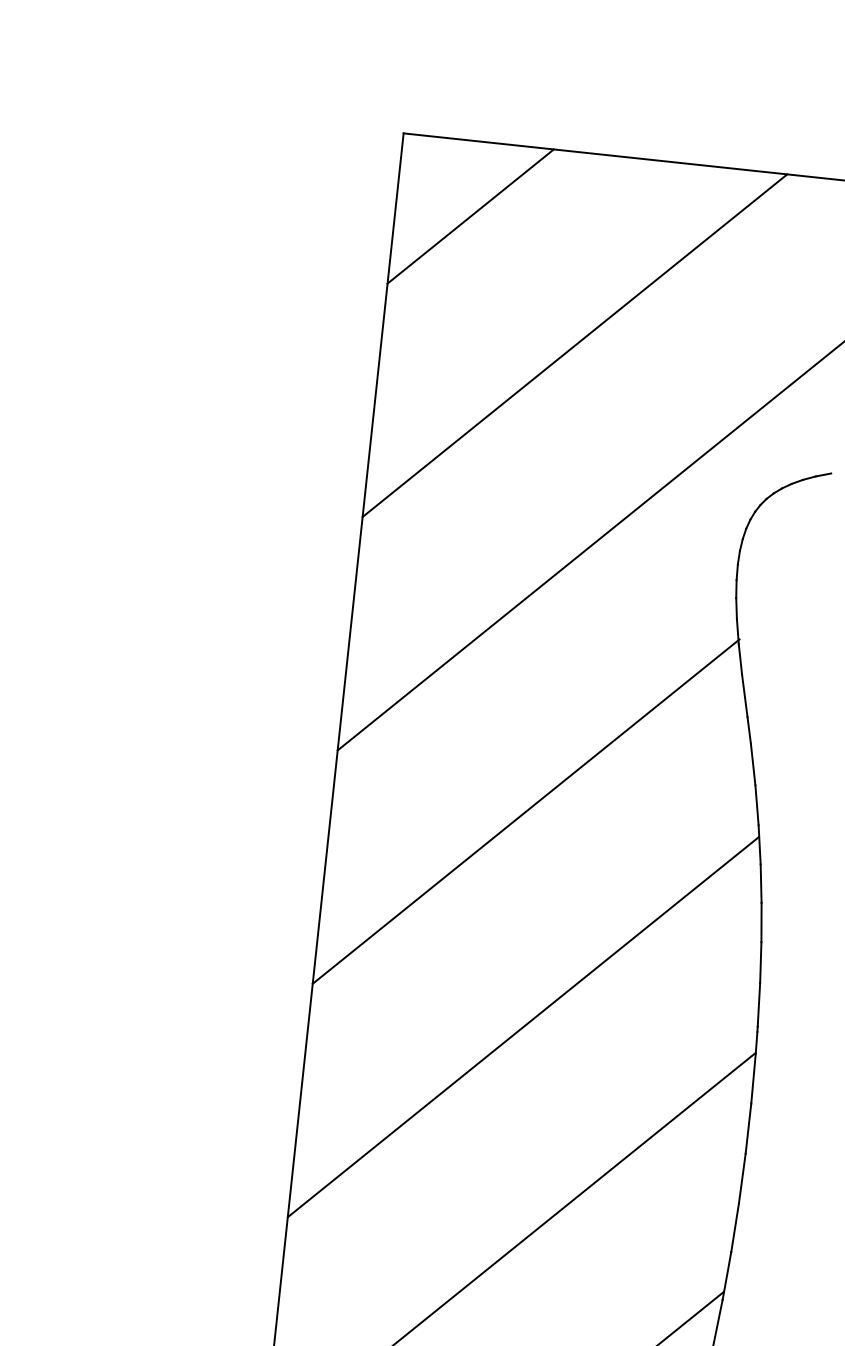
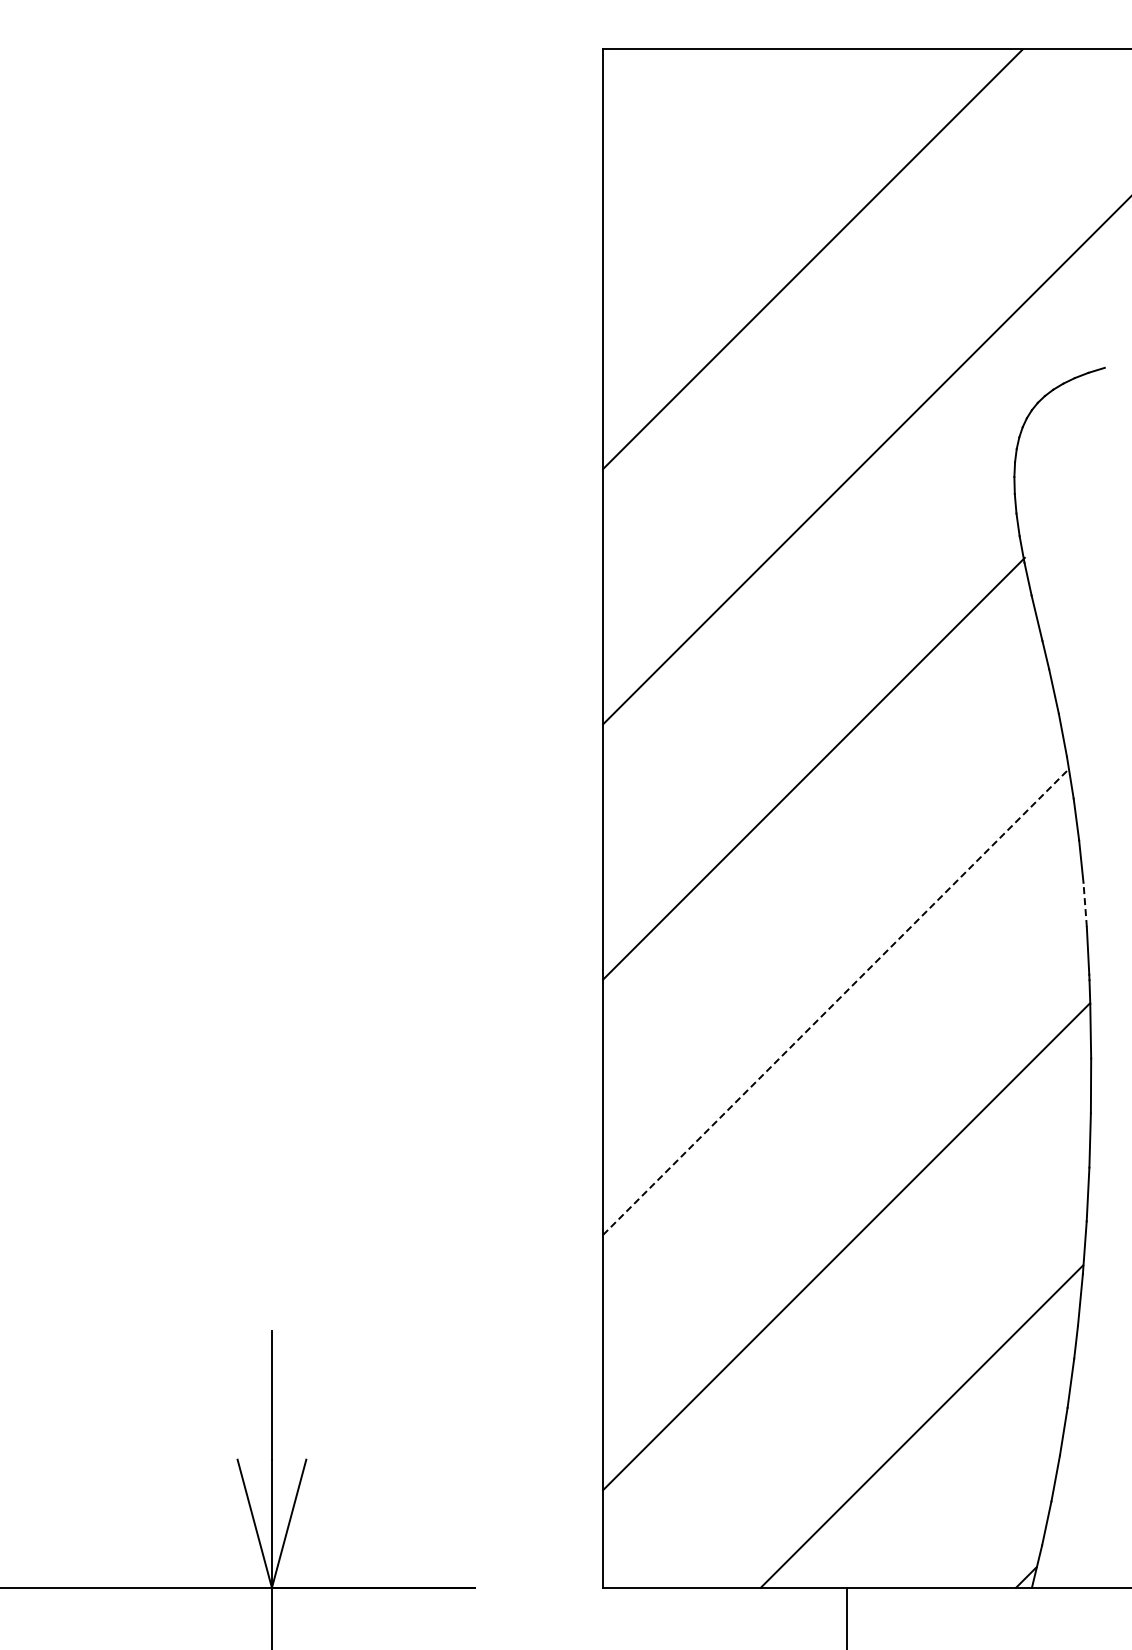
line: (470, 216) -> (685, 131), removed
line: (761, 962) -> (1085, 904), solid -> dashed
line: (523, 1026) -> (836, 1001), solid -> dashed

